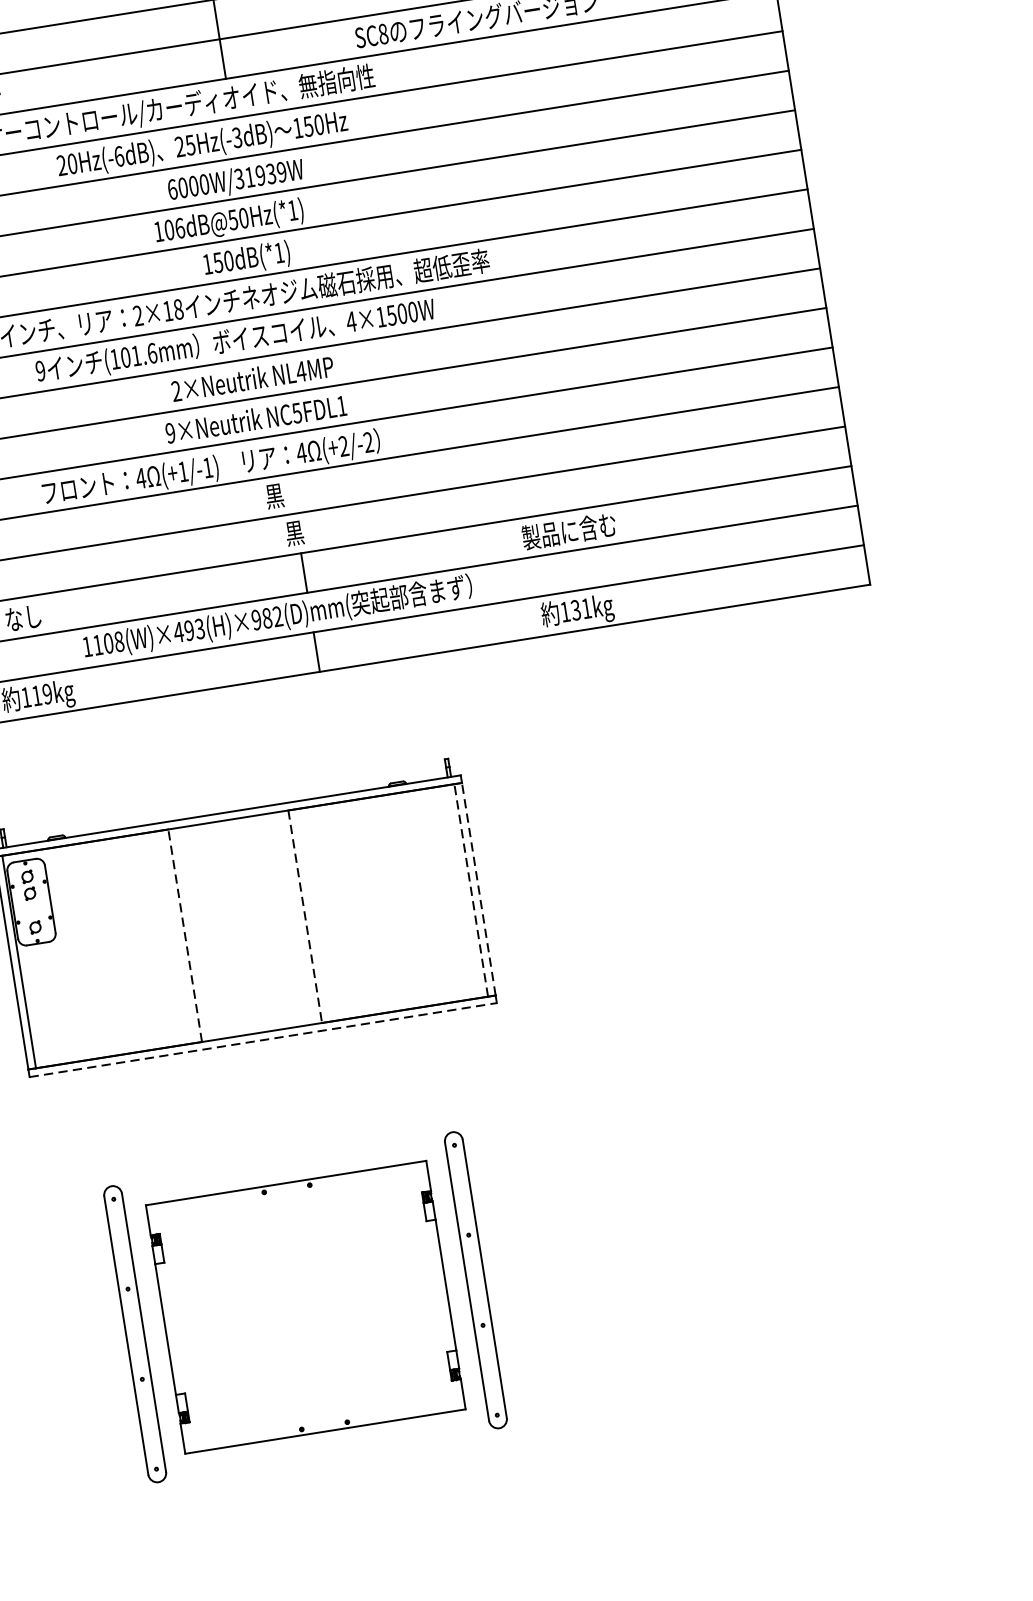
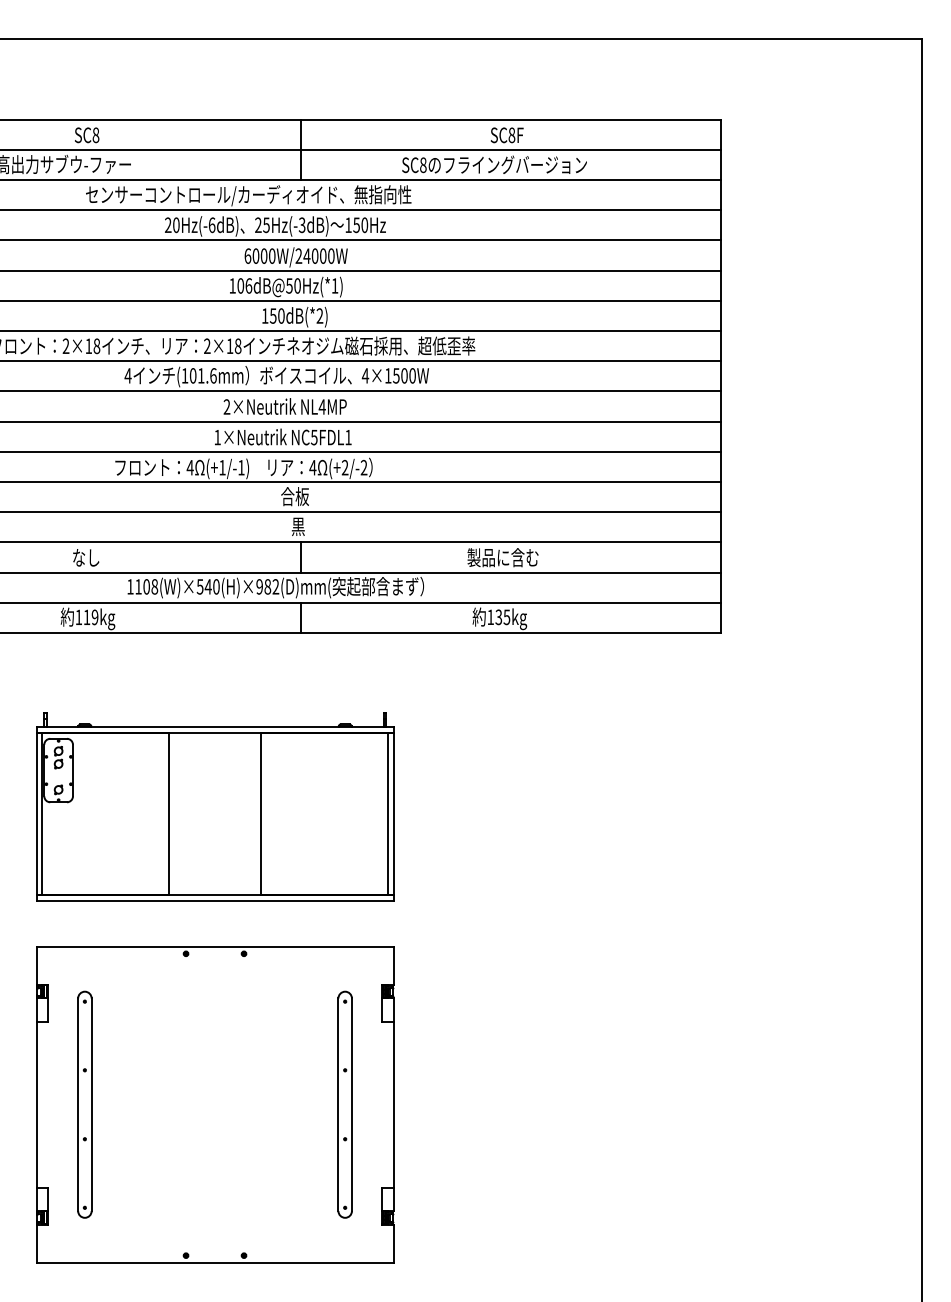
text: (259, 174) -> (314, 255), 6000W/31939W -> 6000W/24000W
text: (278, 252) -> (319, 315), 150dB(*1) -> 150dB(*2)
text: (39, 370) -> (127, 375), 9 -> 4
text: (170, 433) -> (217, 437), 9×Neutrik -> 1×Neutrik
text: (283, 494) -> (294, 496), 黒 -> 合板
text: (586, 608) -> (506, 617), 131kg -> 135kg
text: (188, 630) -> (207, 586), 1108(W)×493(H)×982(D)mm( -> 1108(W)×540(H)×982(D)mm(
line: (478, 888) -> (393, 813), dashed -> solid
line: (470, 890) -> (387, 813), dashed -> solid
line: (304, 917) -> (260, 814), dashed -> solid
line: (185, 935) -> (169, 813), dashed -> solid
line: (263, 1039) -> (215, 900), dashed -> solid
part: (306, 1306) -> (215, 1104), size x1.67

